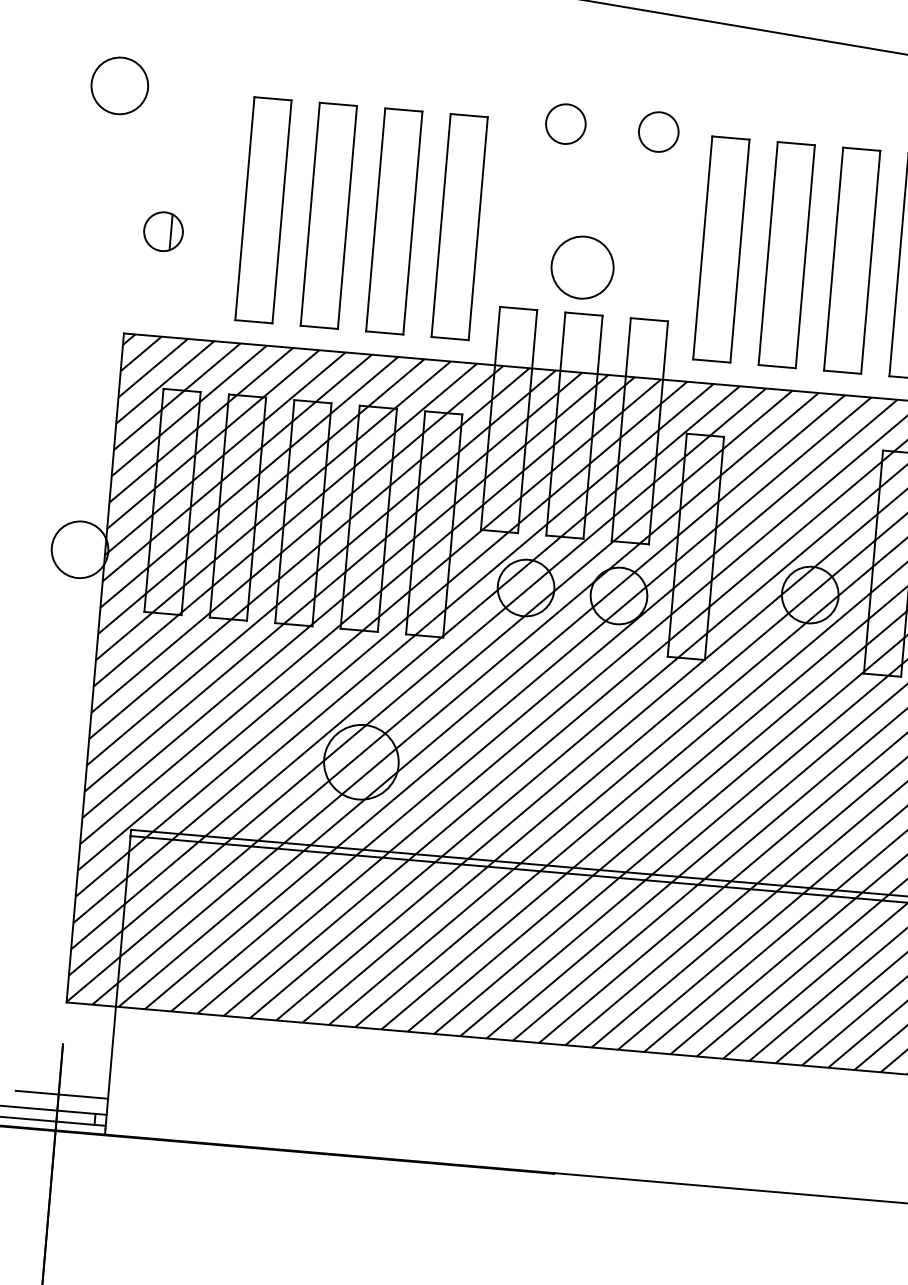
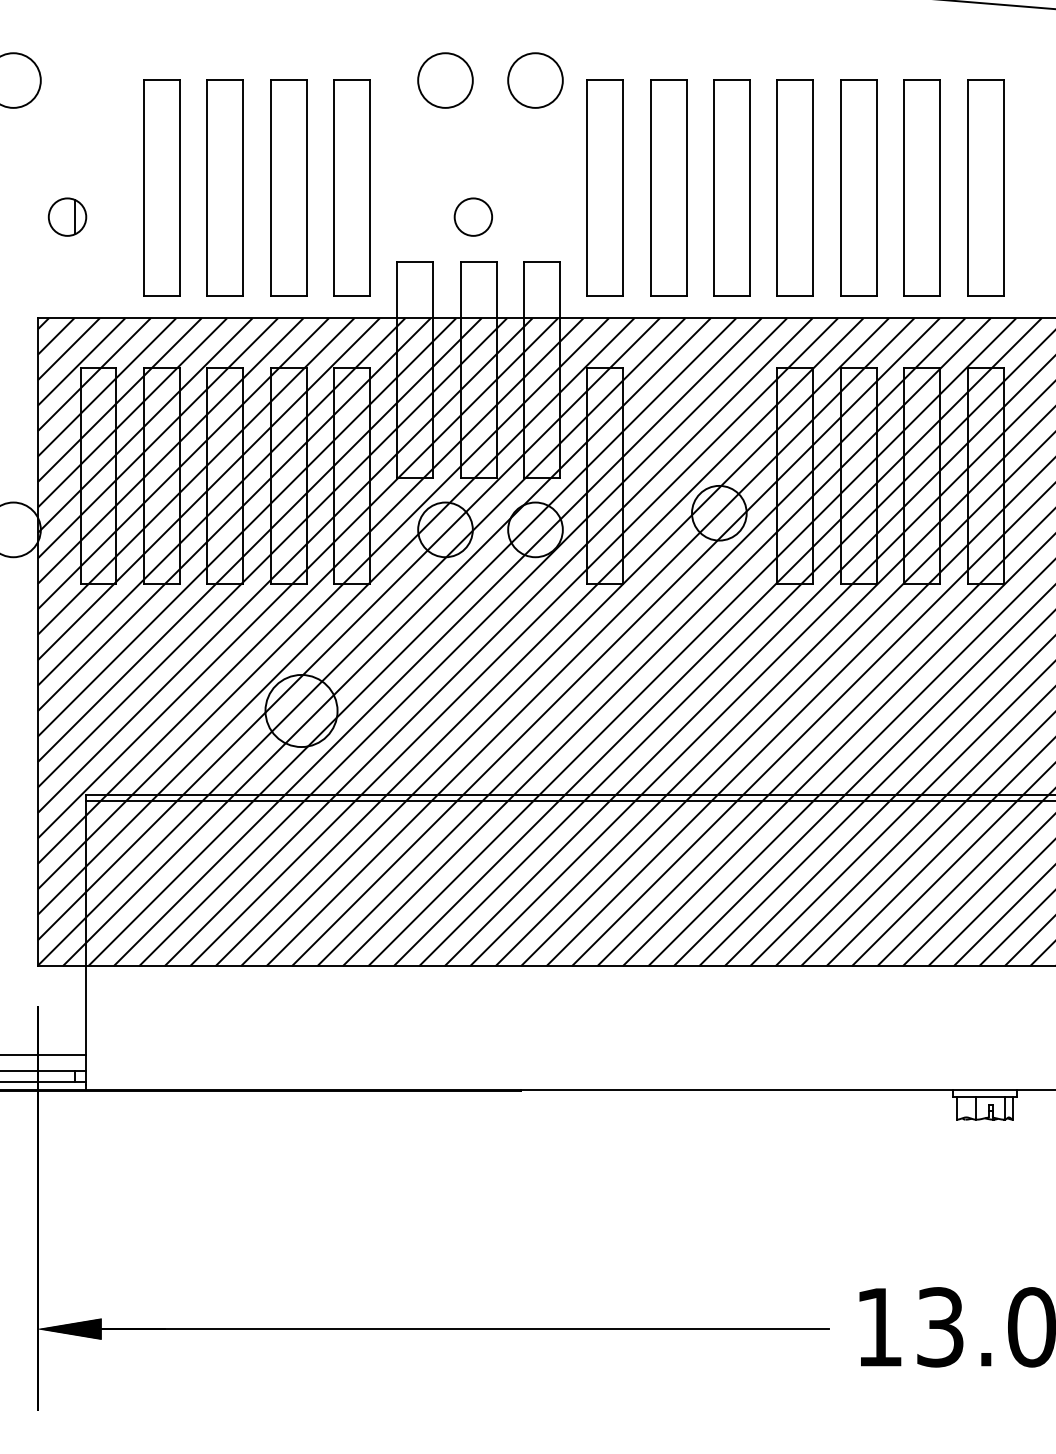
circle: (565, 124) -> (445, 80), size x1.43
circle: (658, 132) -> (535, 80), size x1.43
circle: (582, 266) -> (473, 216), size x0.62

